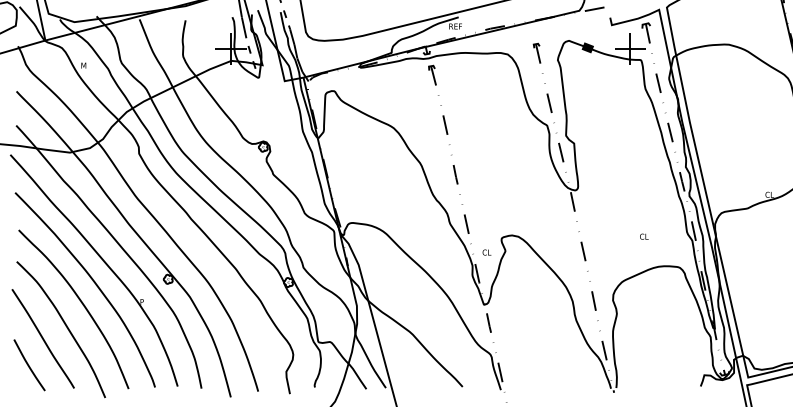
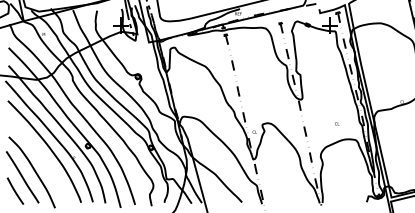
curve: (79, 302) -> (41, 158), removed

